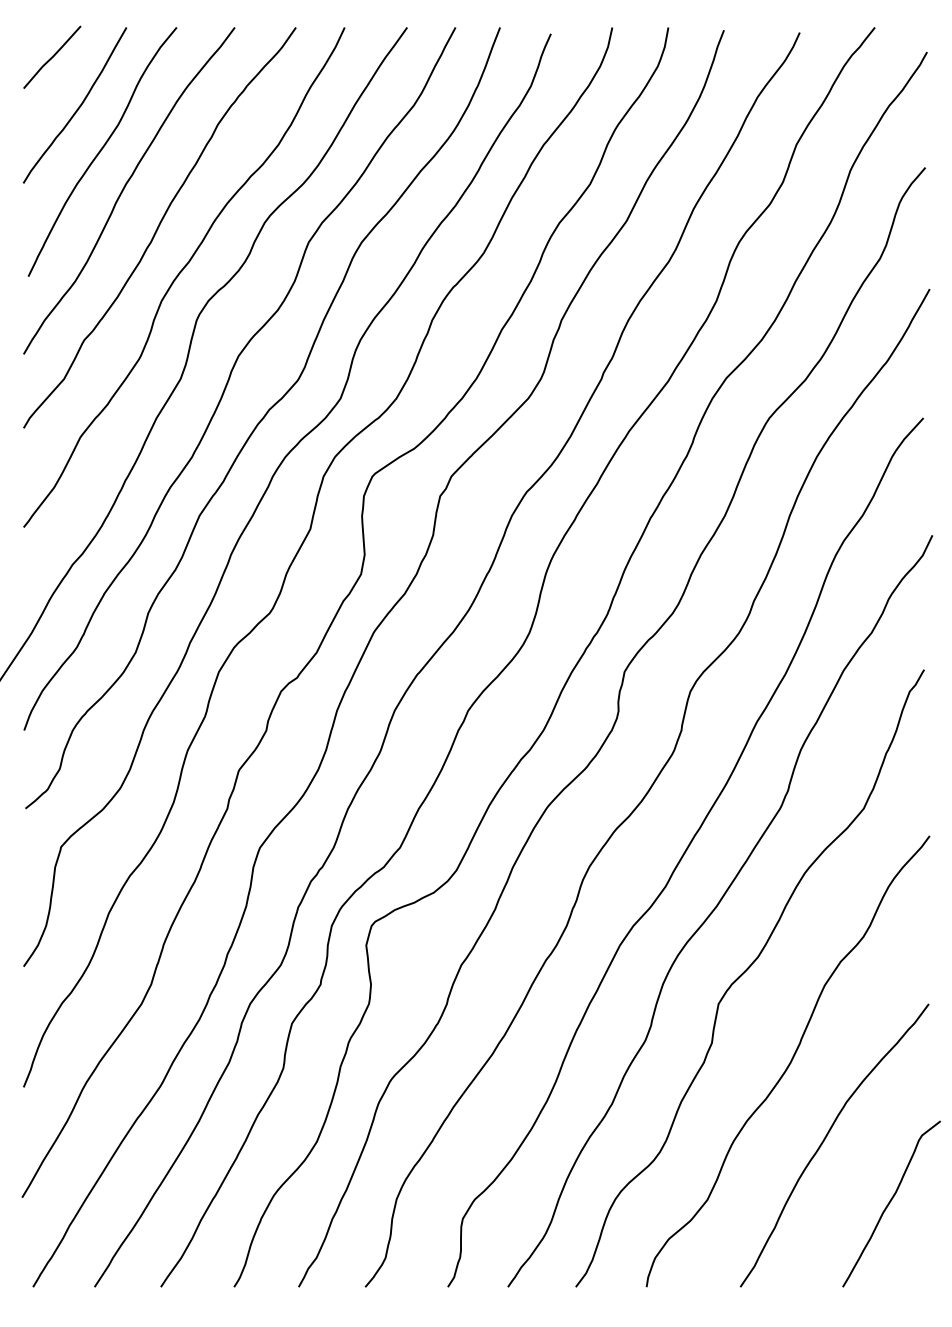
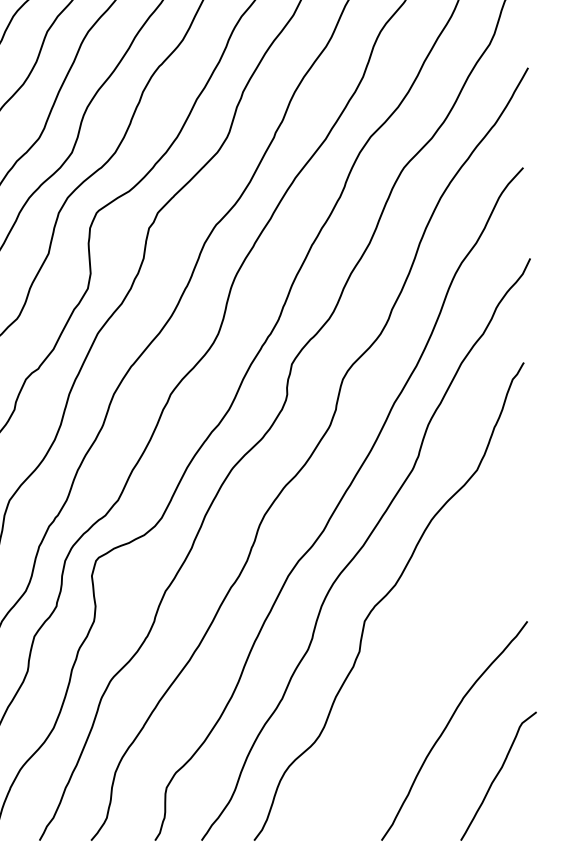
curve: (789, 1062) -> (419, 666), removed

